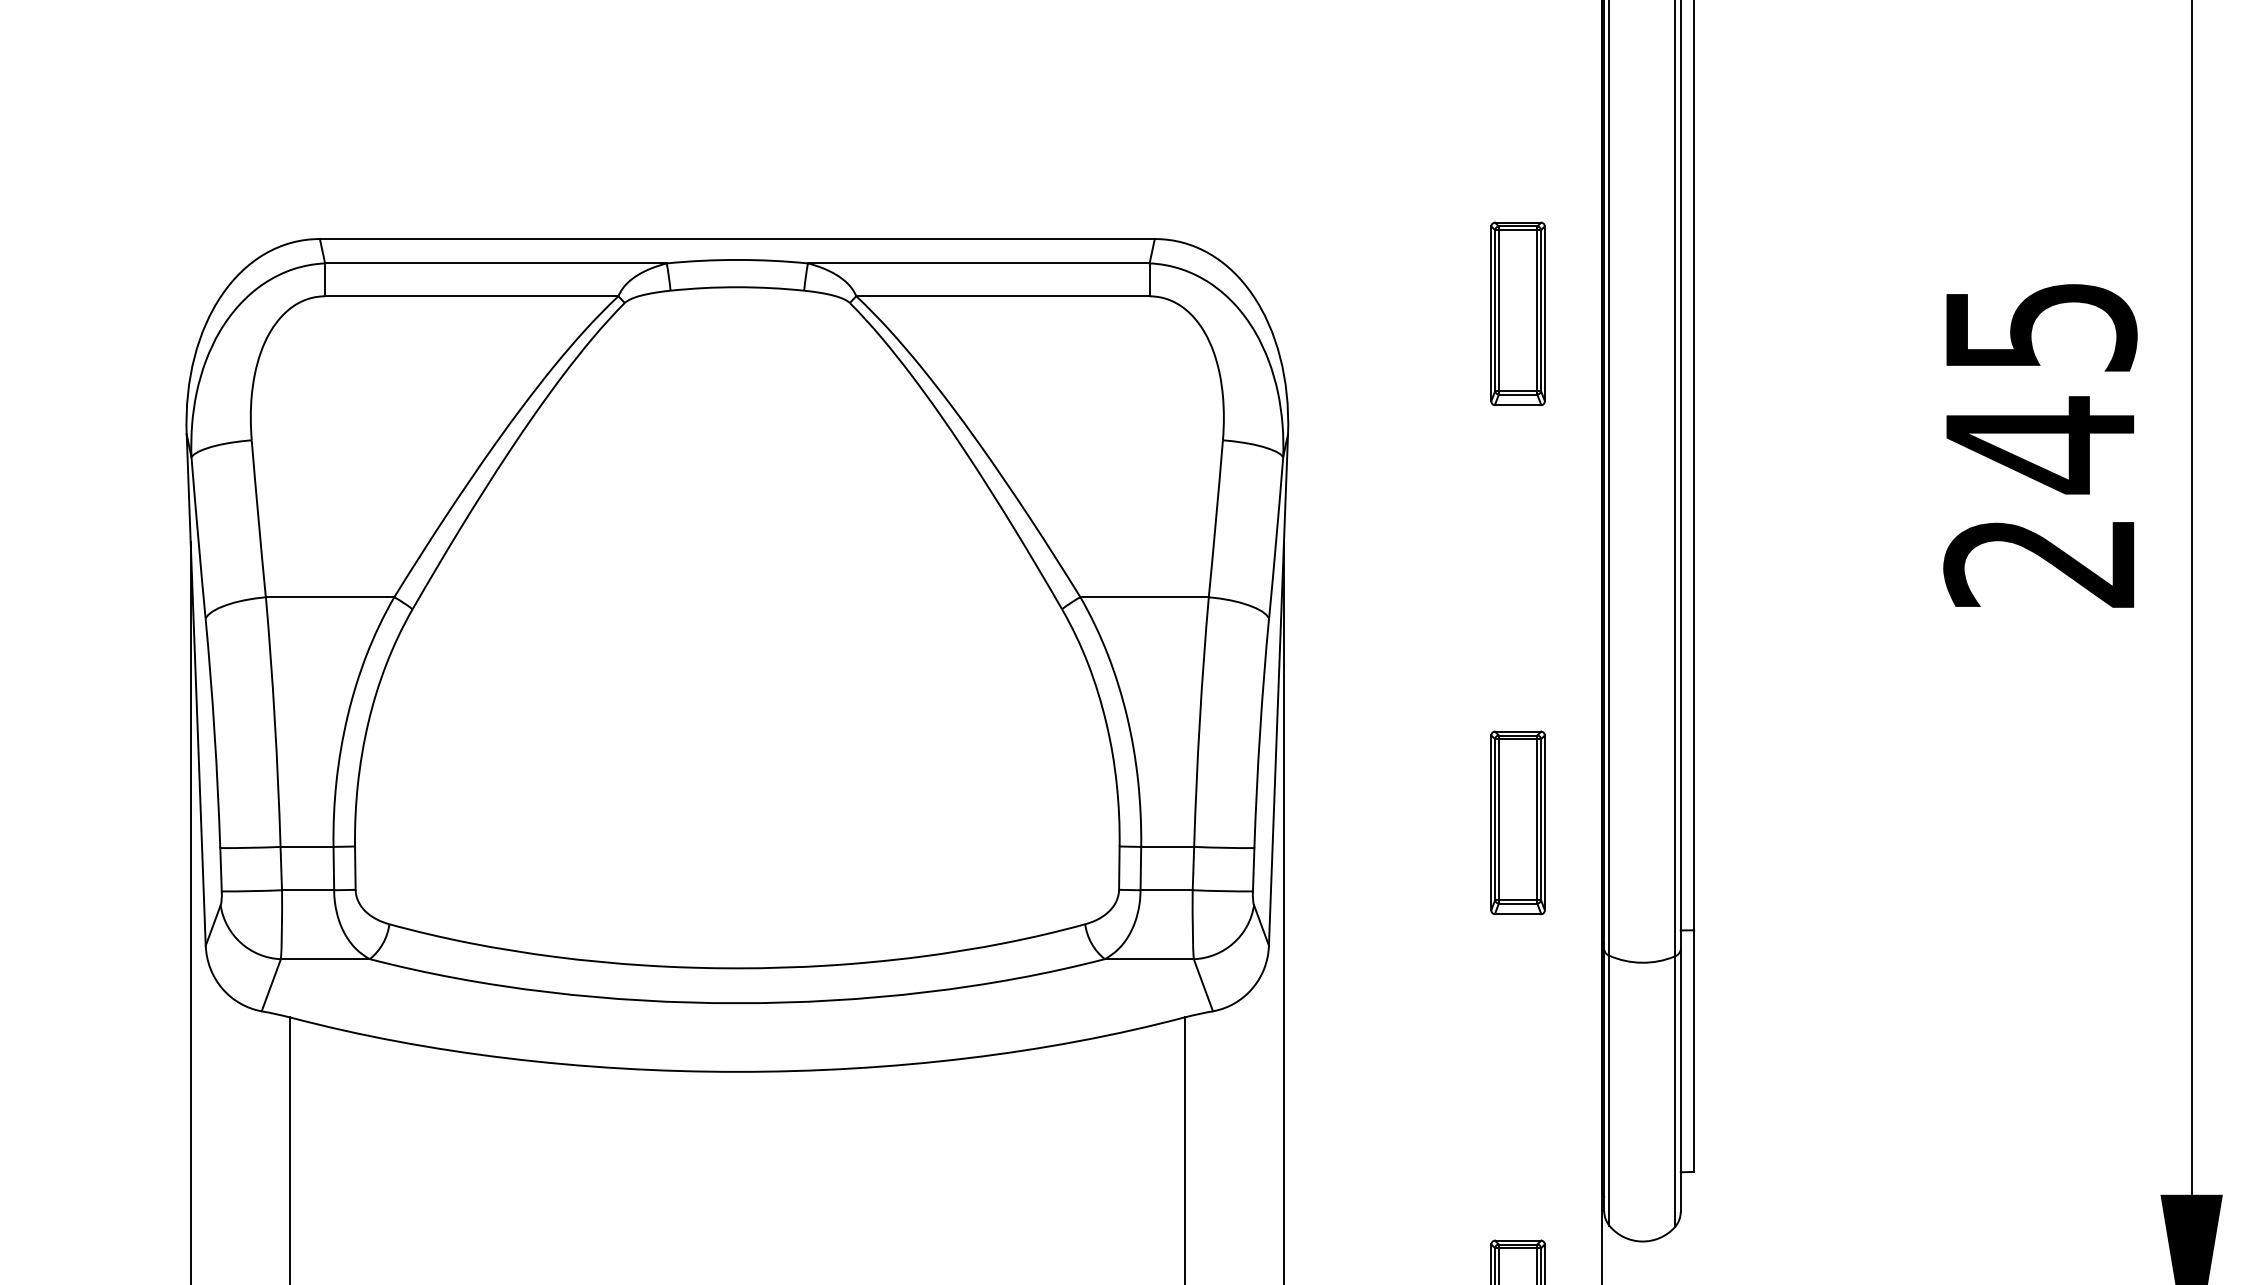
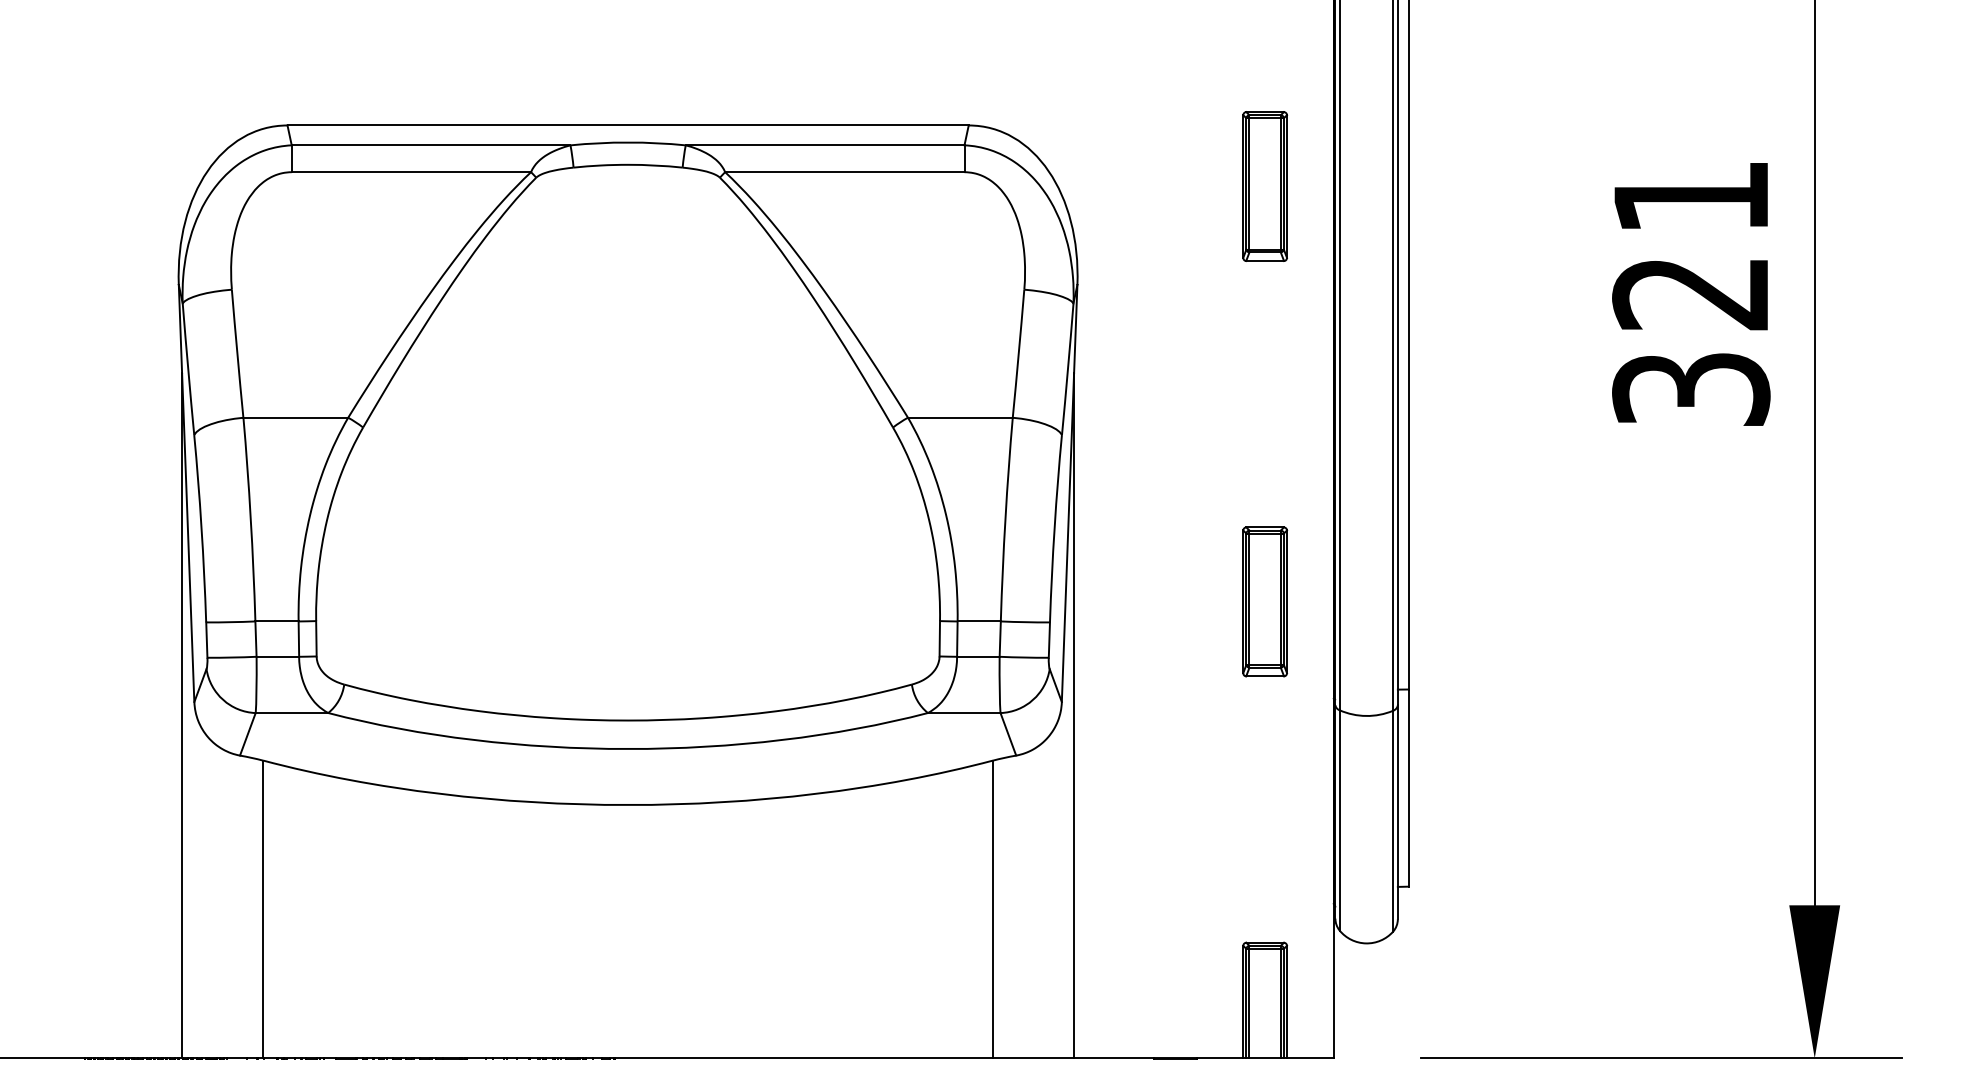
text: (2040, 446) -> (1691, 294), 245 -> 321

